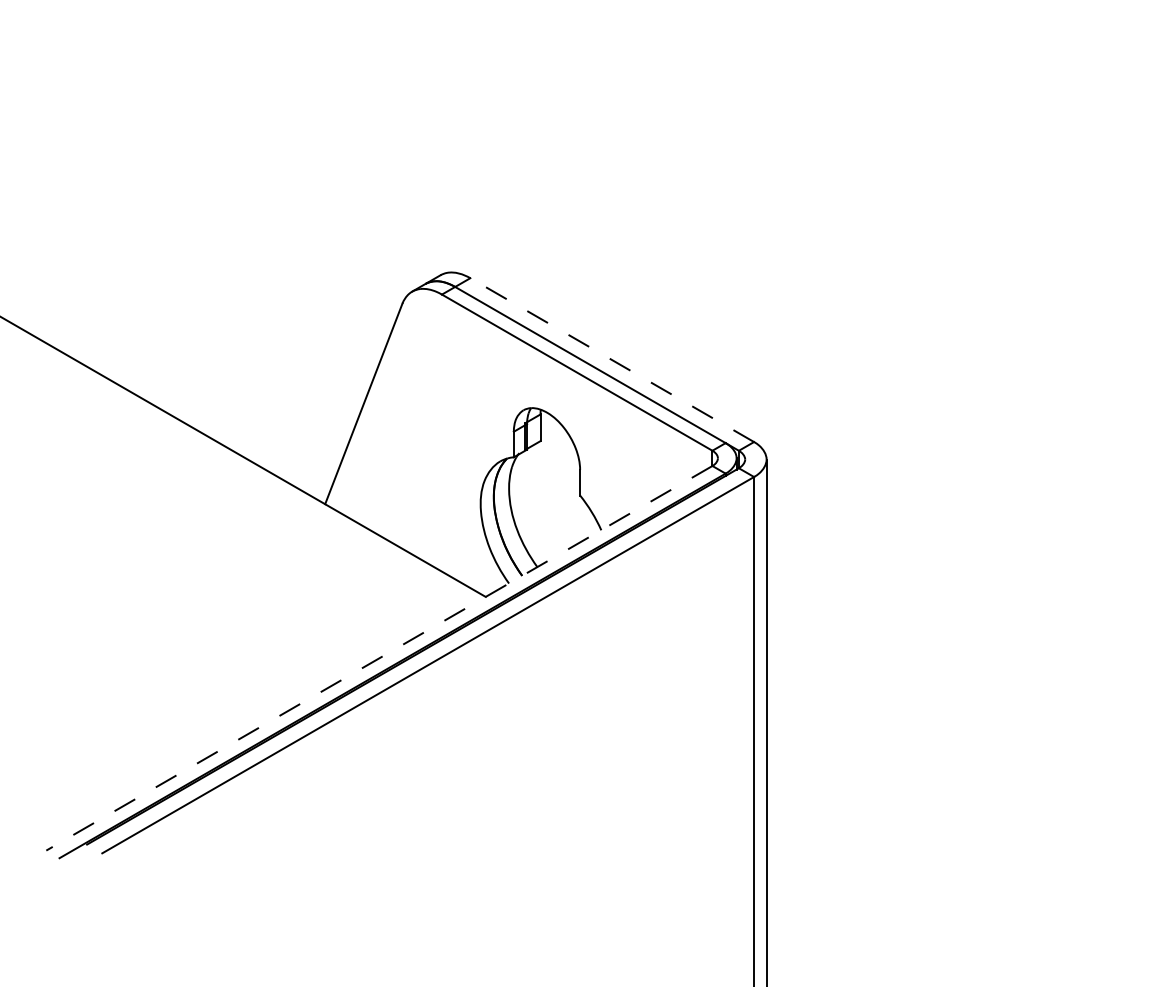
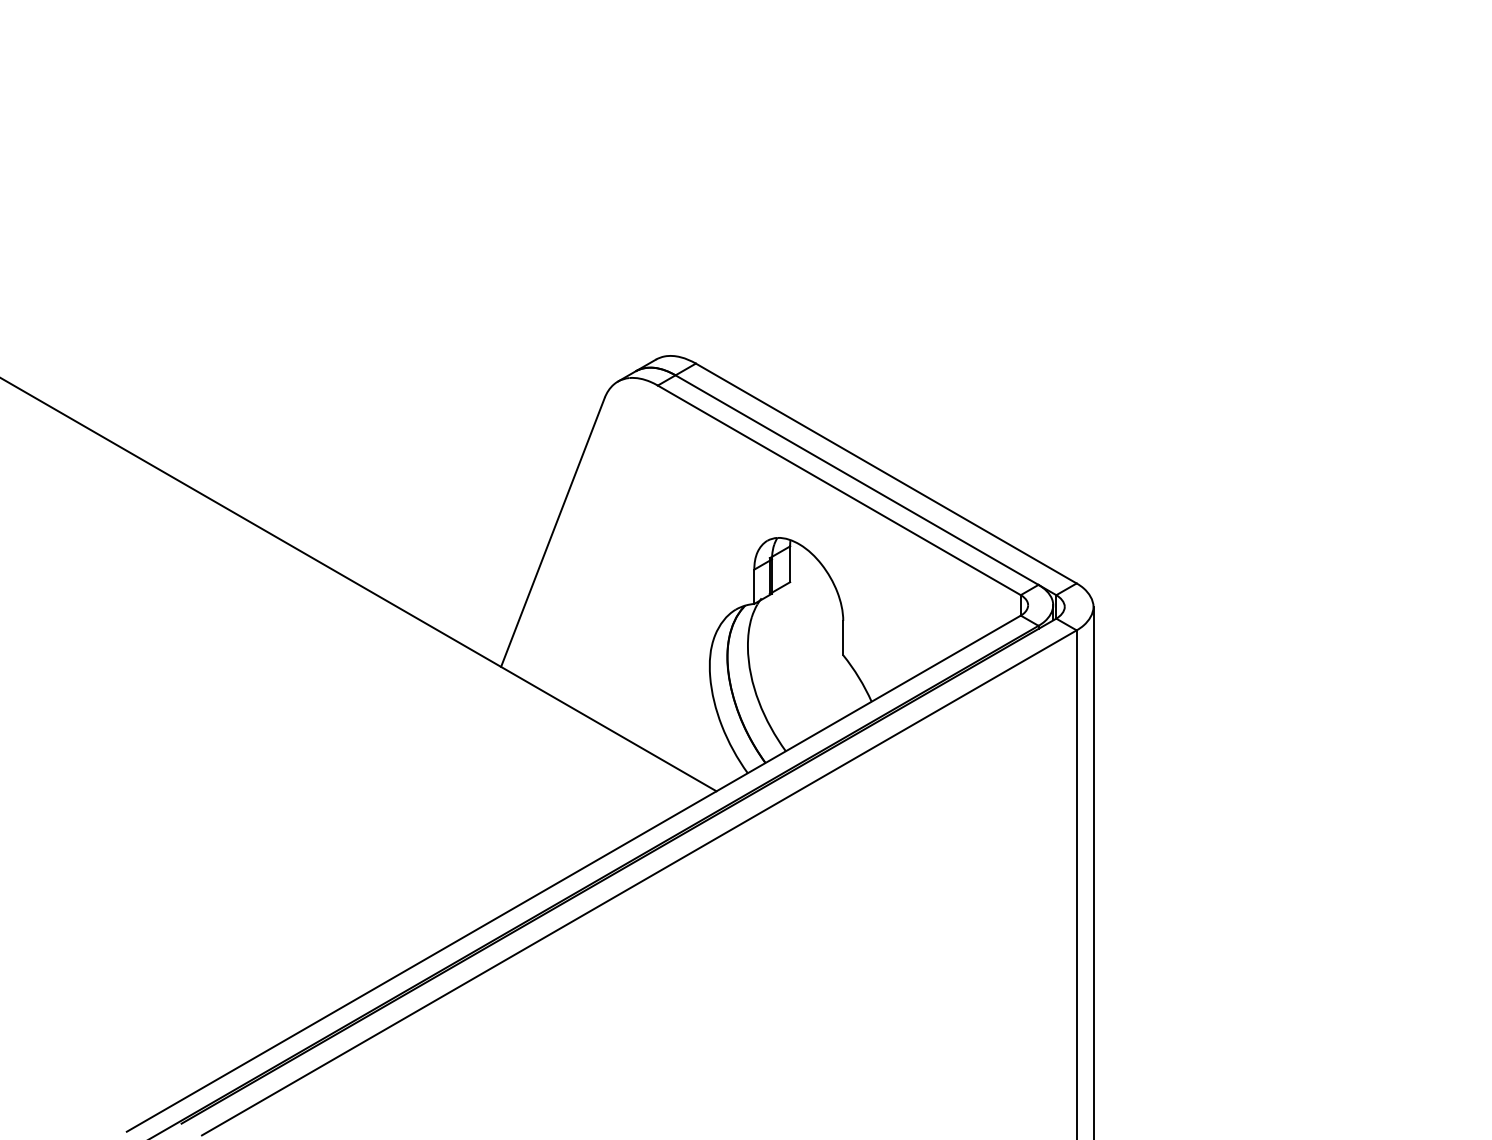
line: (612, 360) -> (886, 474), dashed -> solid
line: (379, 658) -> (573, 873), dashed -> solid

